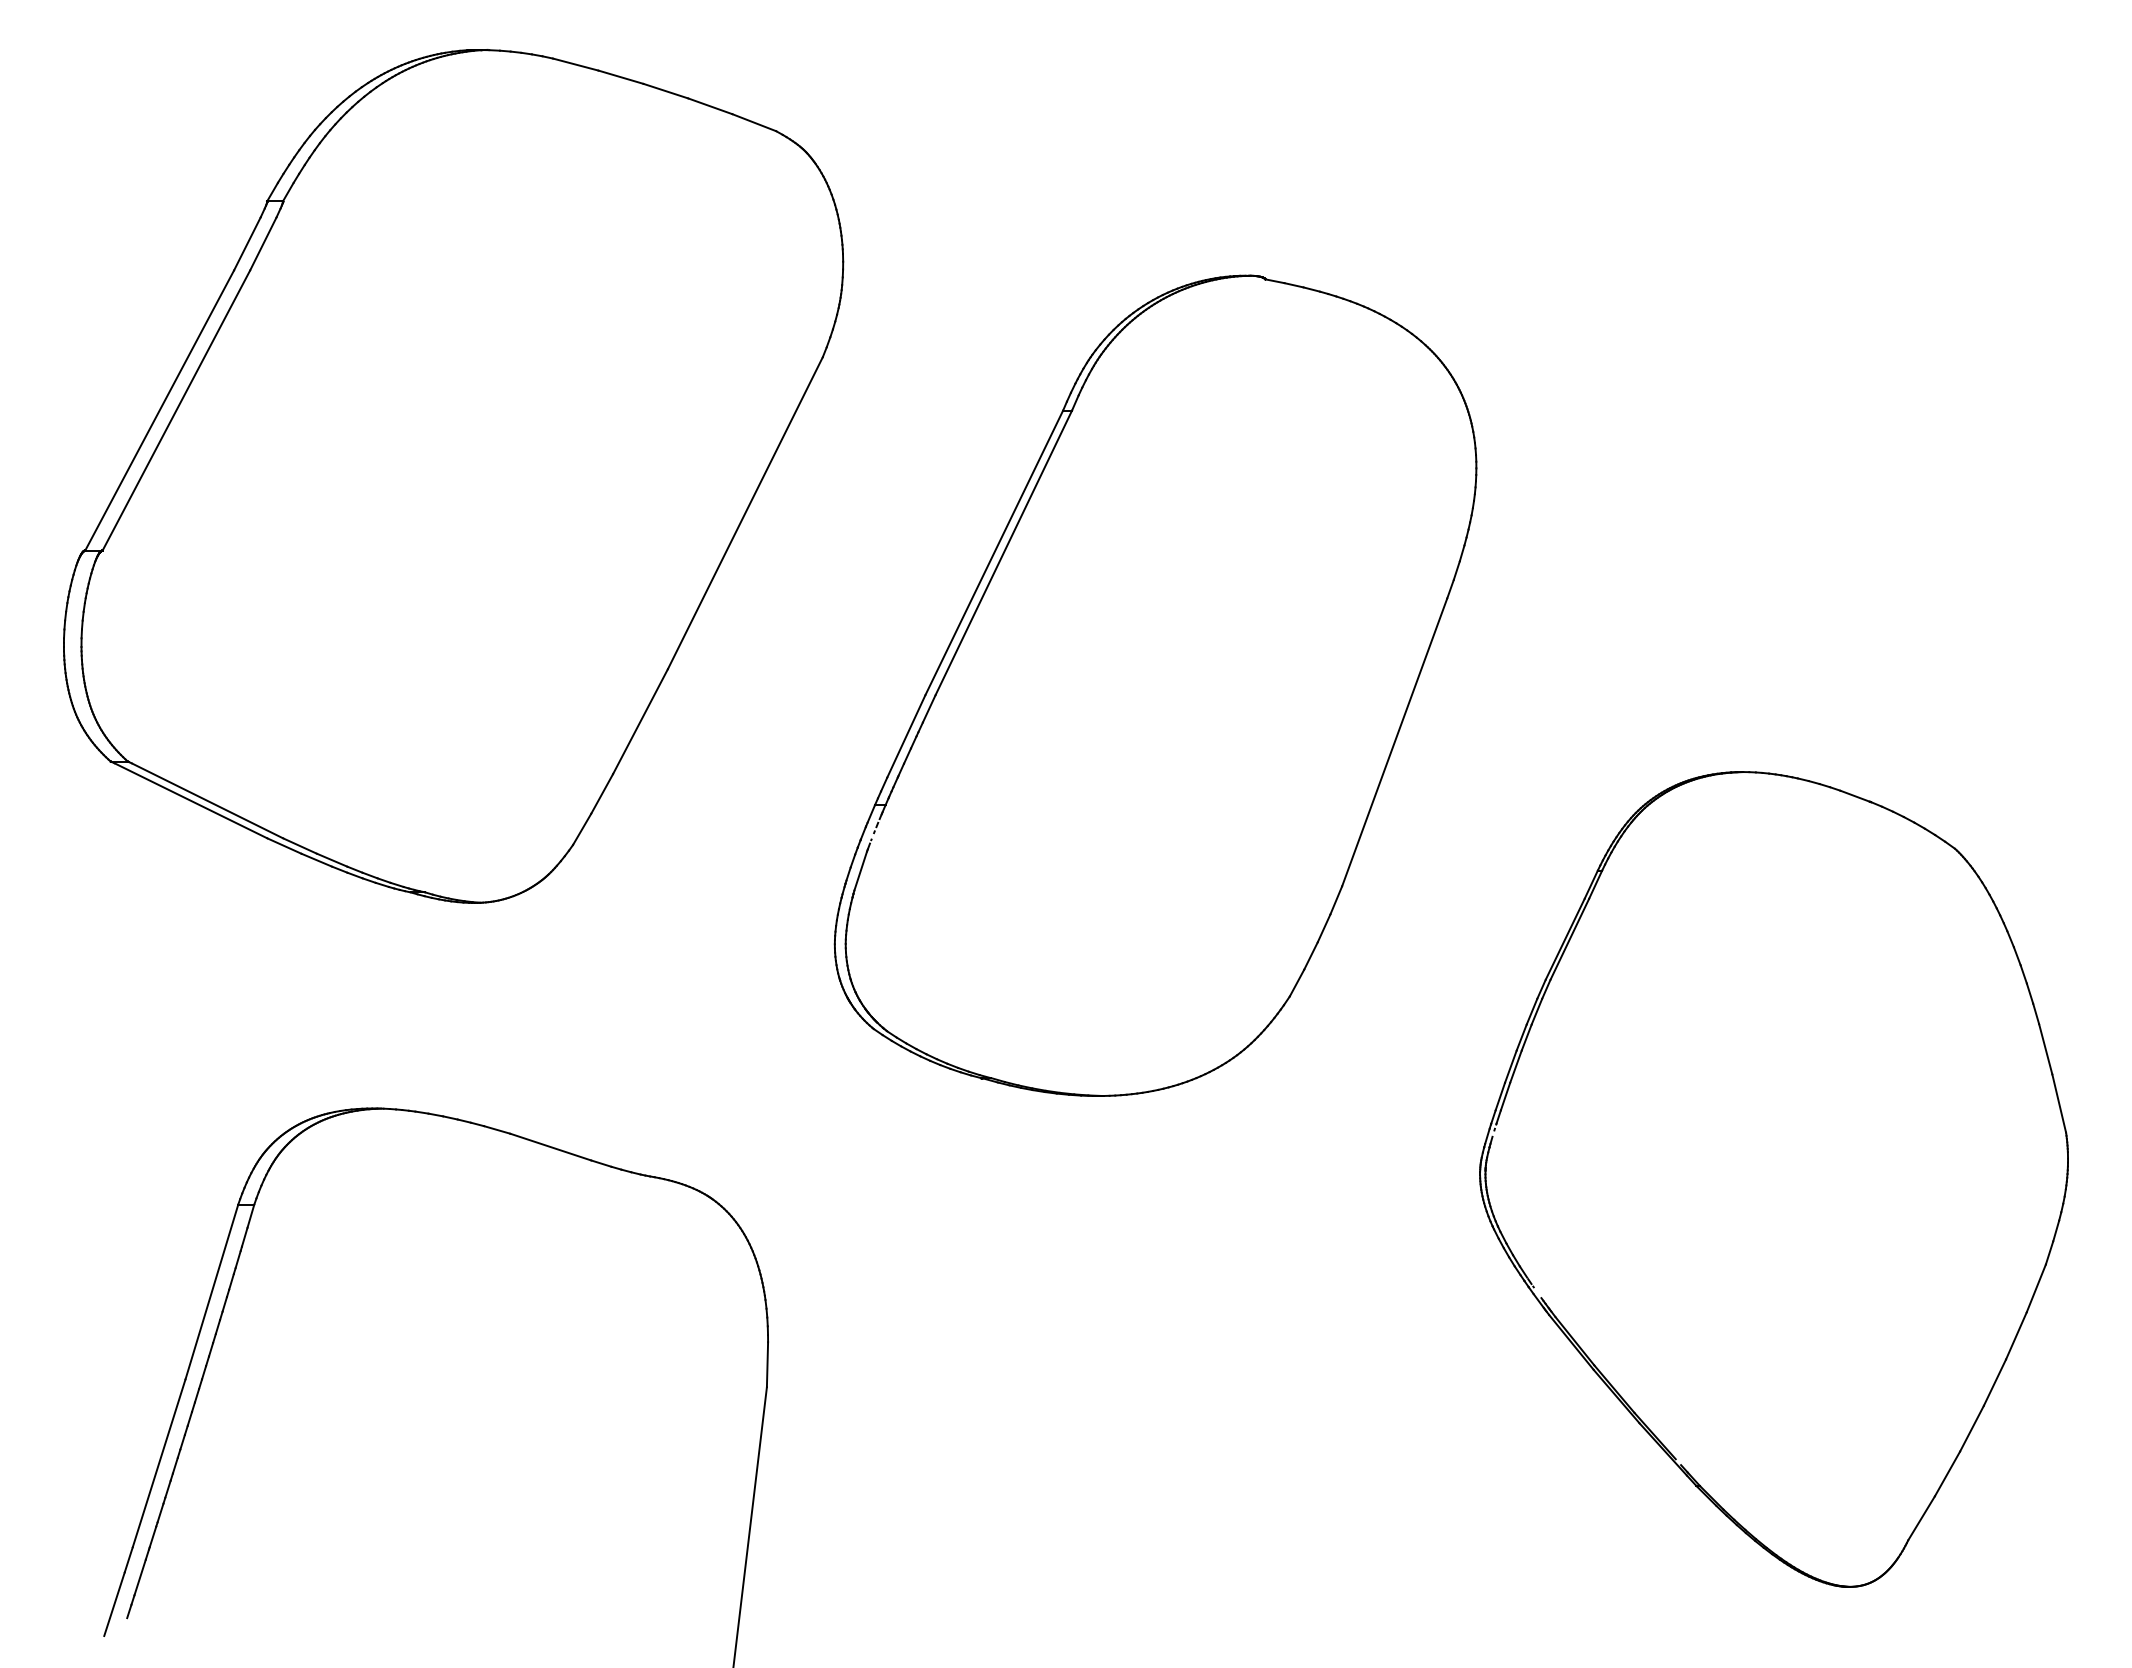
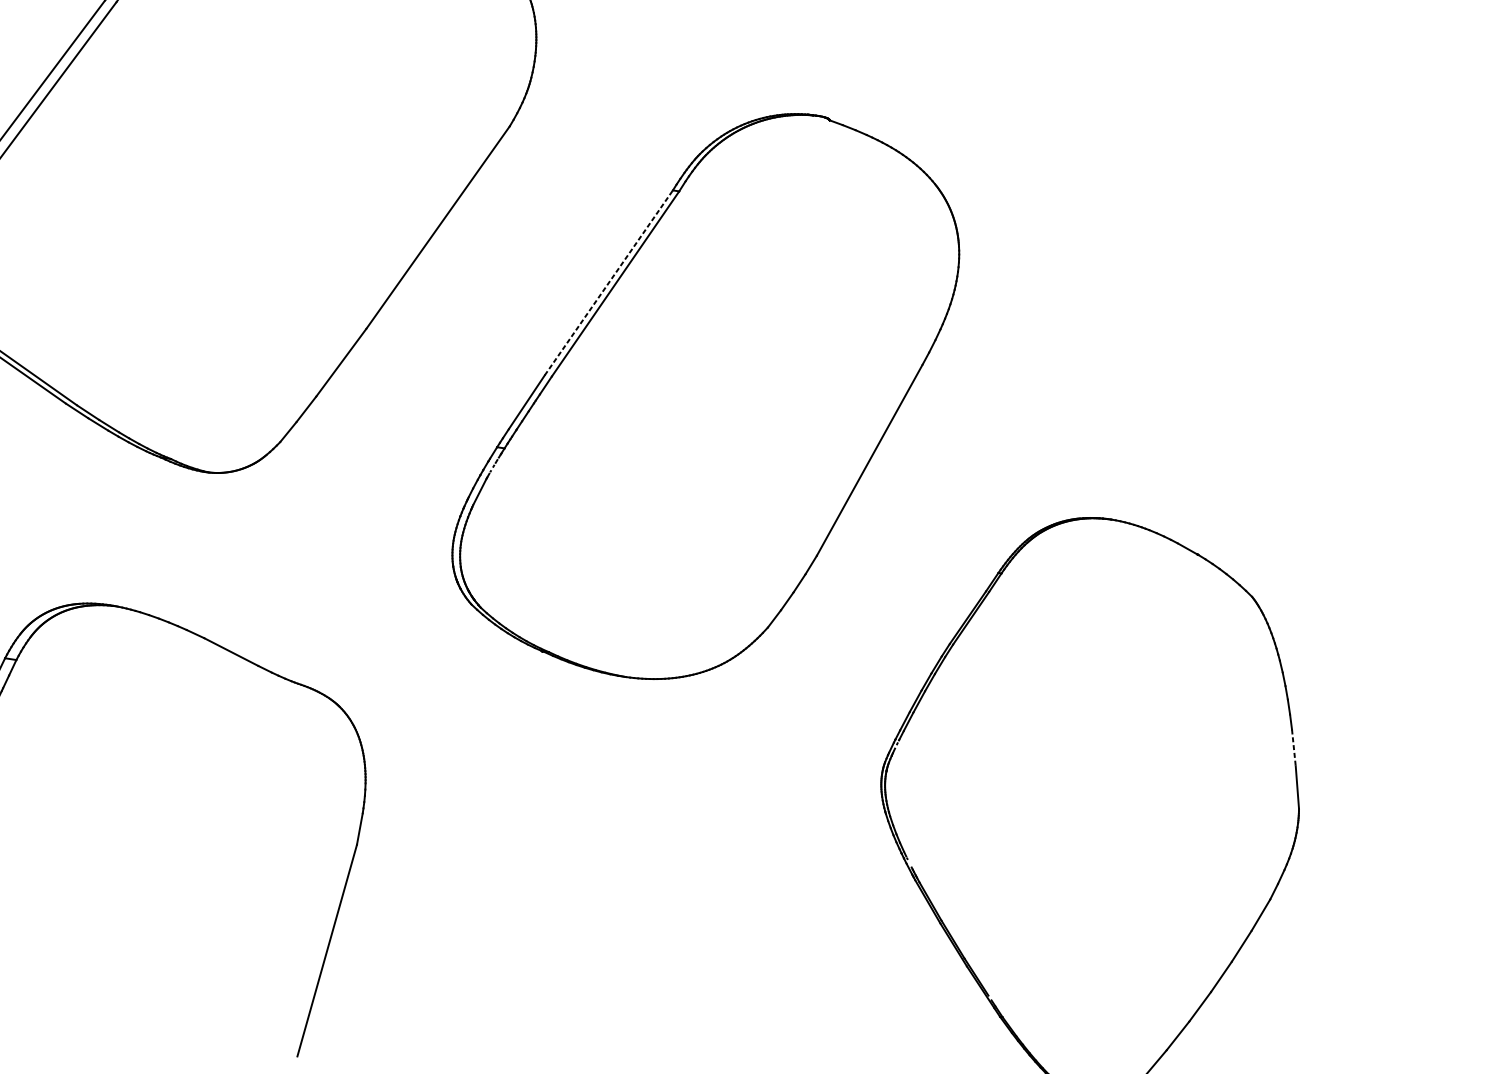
line: (994, 552) -> (609, 282), solid -> dashed
line: (2045, 1049) -> (1293, 748), solid -> dashed

